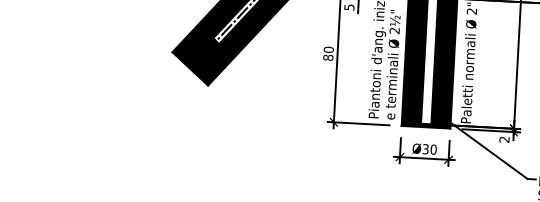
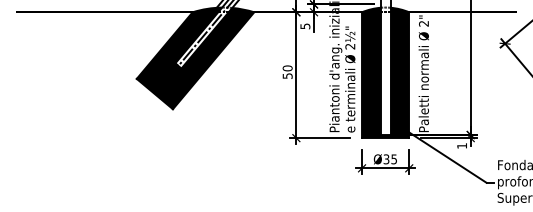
text: (328, 58) -> (287, 76), 80 -> 50
text: (503, 139) -> (461, 145), 2 -> 1
text: (433, 149) -> (394, 159), Ø30 -> Ø35

